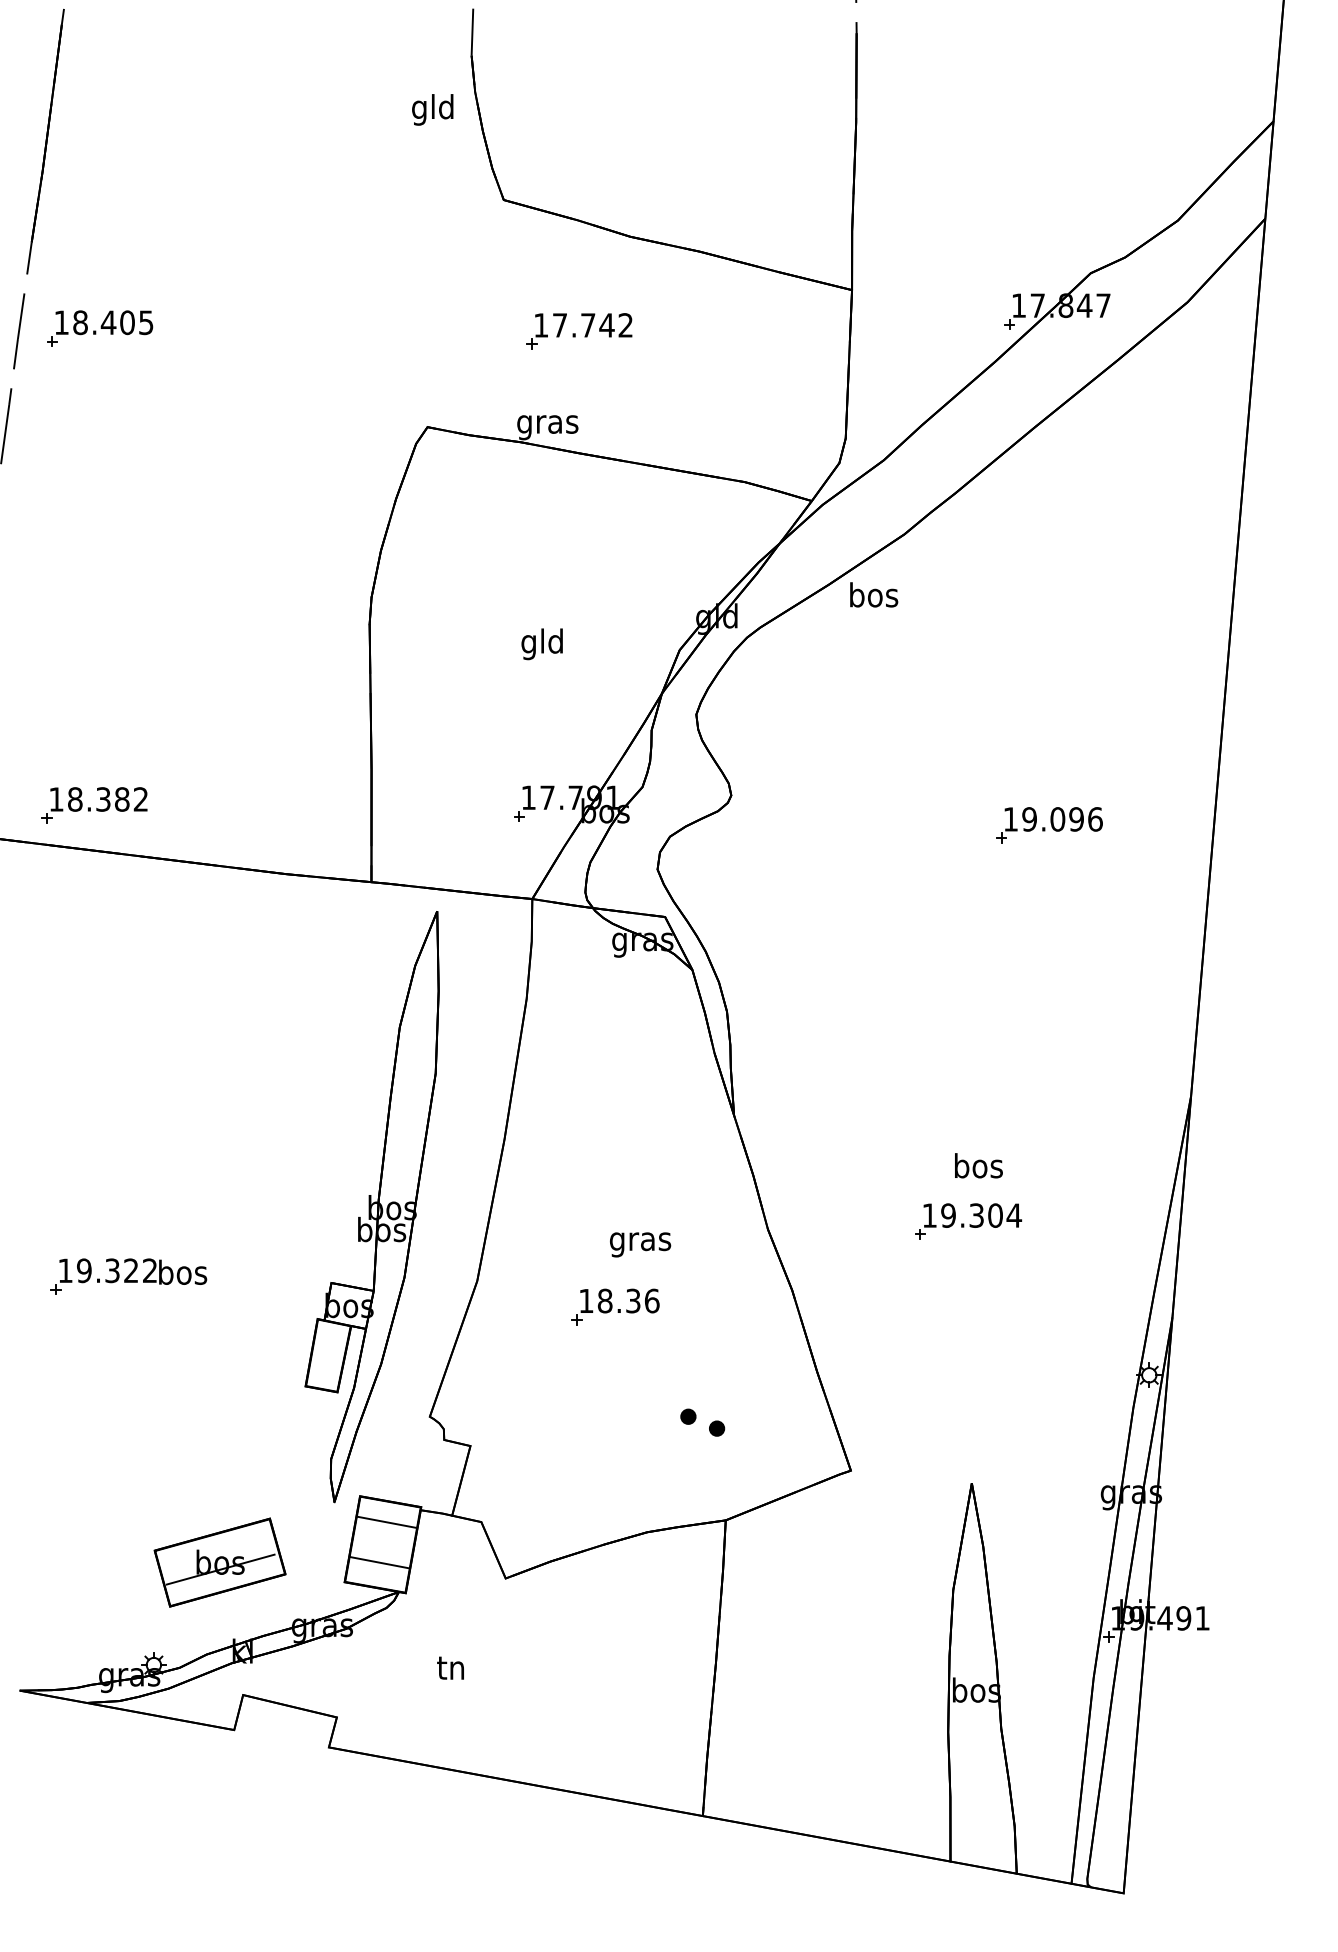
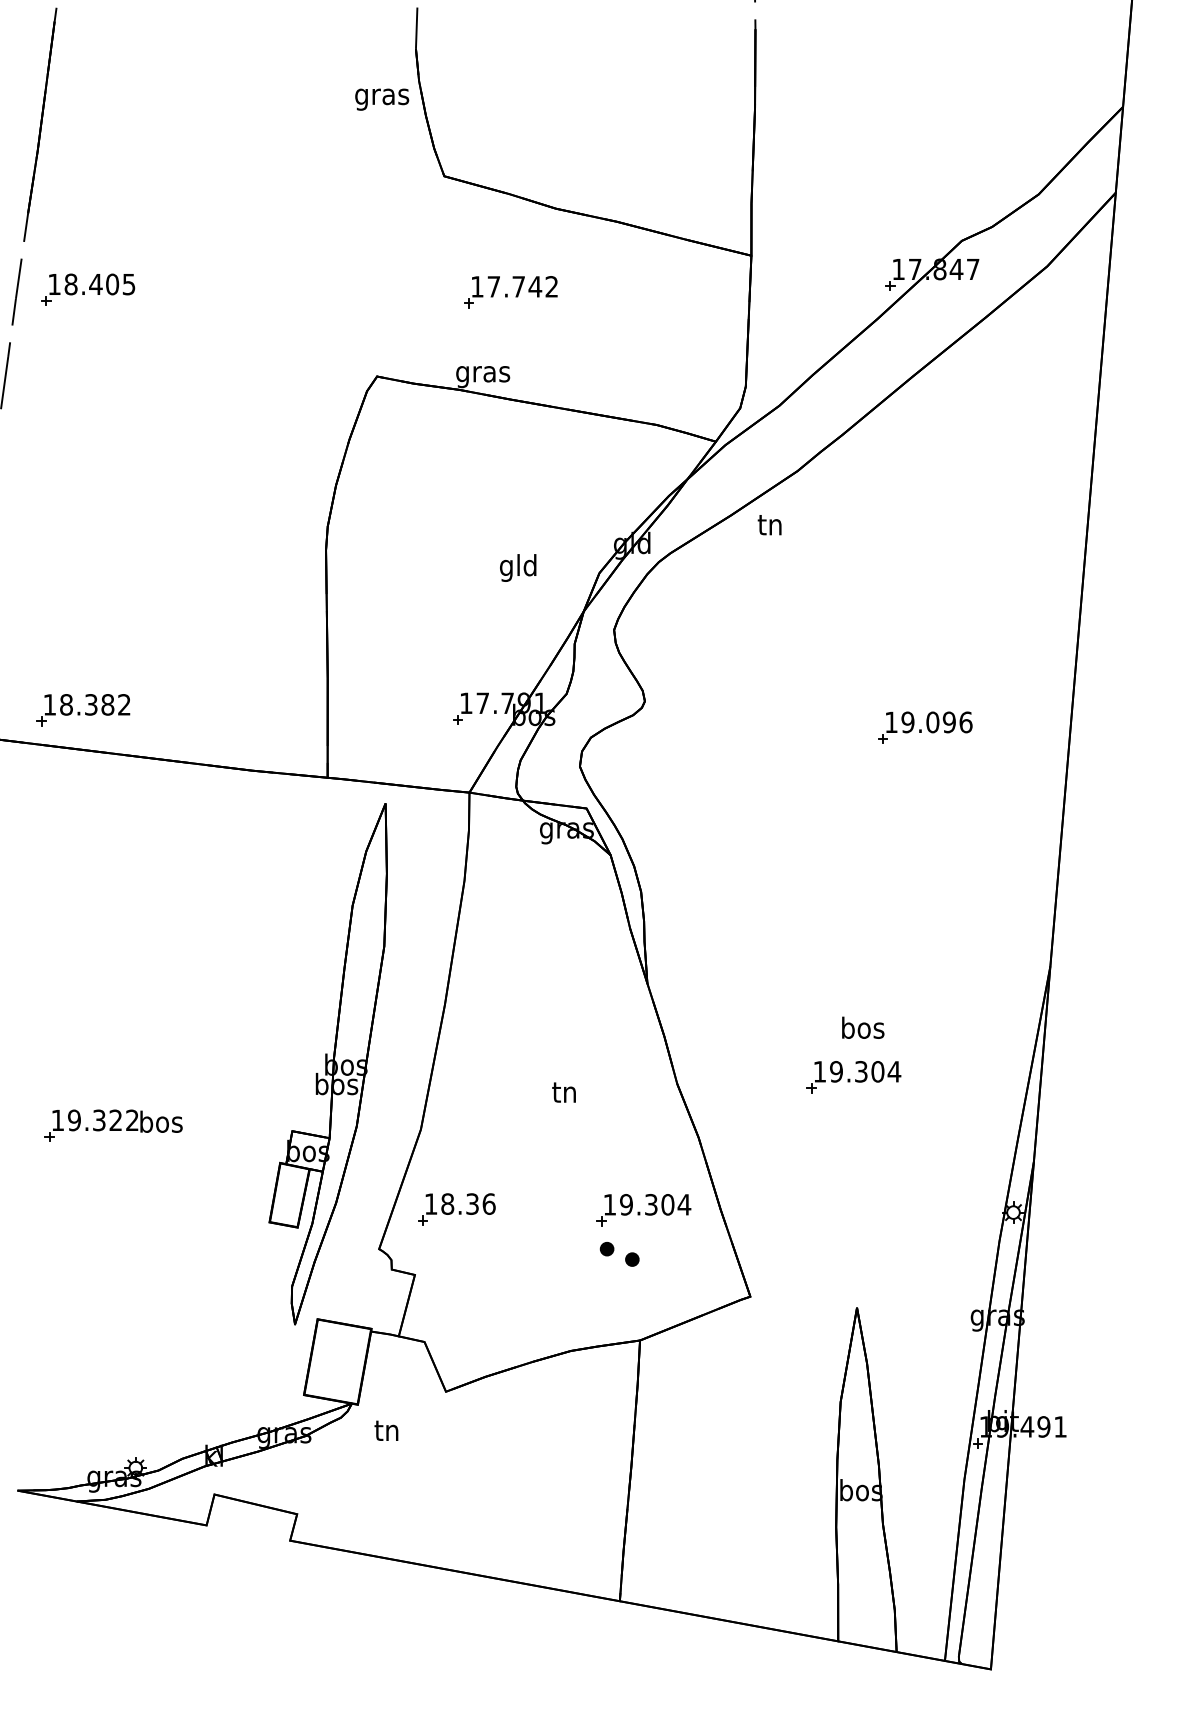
text: (433, 109) -> (382, 96), gld -> gras
text: (873, 594) -> (770, 524), bos -> tn
text: (542, 643) -> (518, 567), moved
text: (640, 1242) -> (564, 1095), gras -> tn
part: (615, 1307) -> (456, 1209), moved
part: (729, 1372) -> (643, 1210), added
line: (387, 1522) -> (341, 1342), removed
part: (219, 1562) -> (193, 1377), removed
line: (379, 1562) -> (334, 1377), removed
text: (450, 1667) -> (386, 1430), moved

